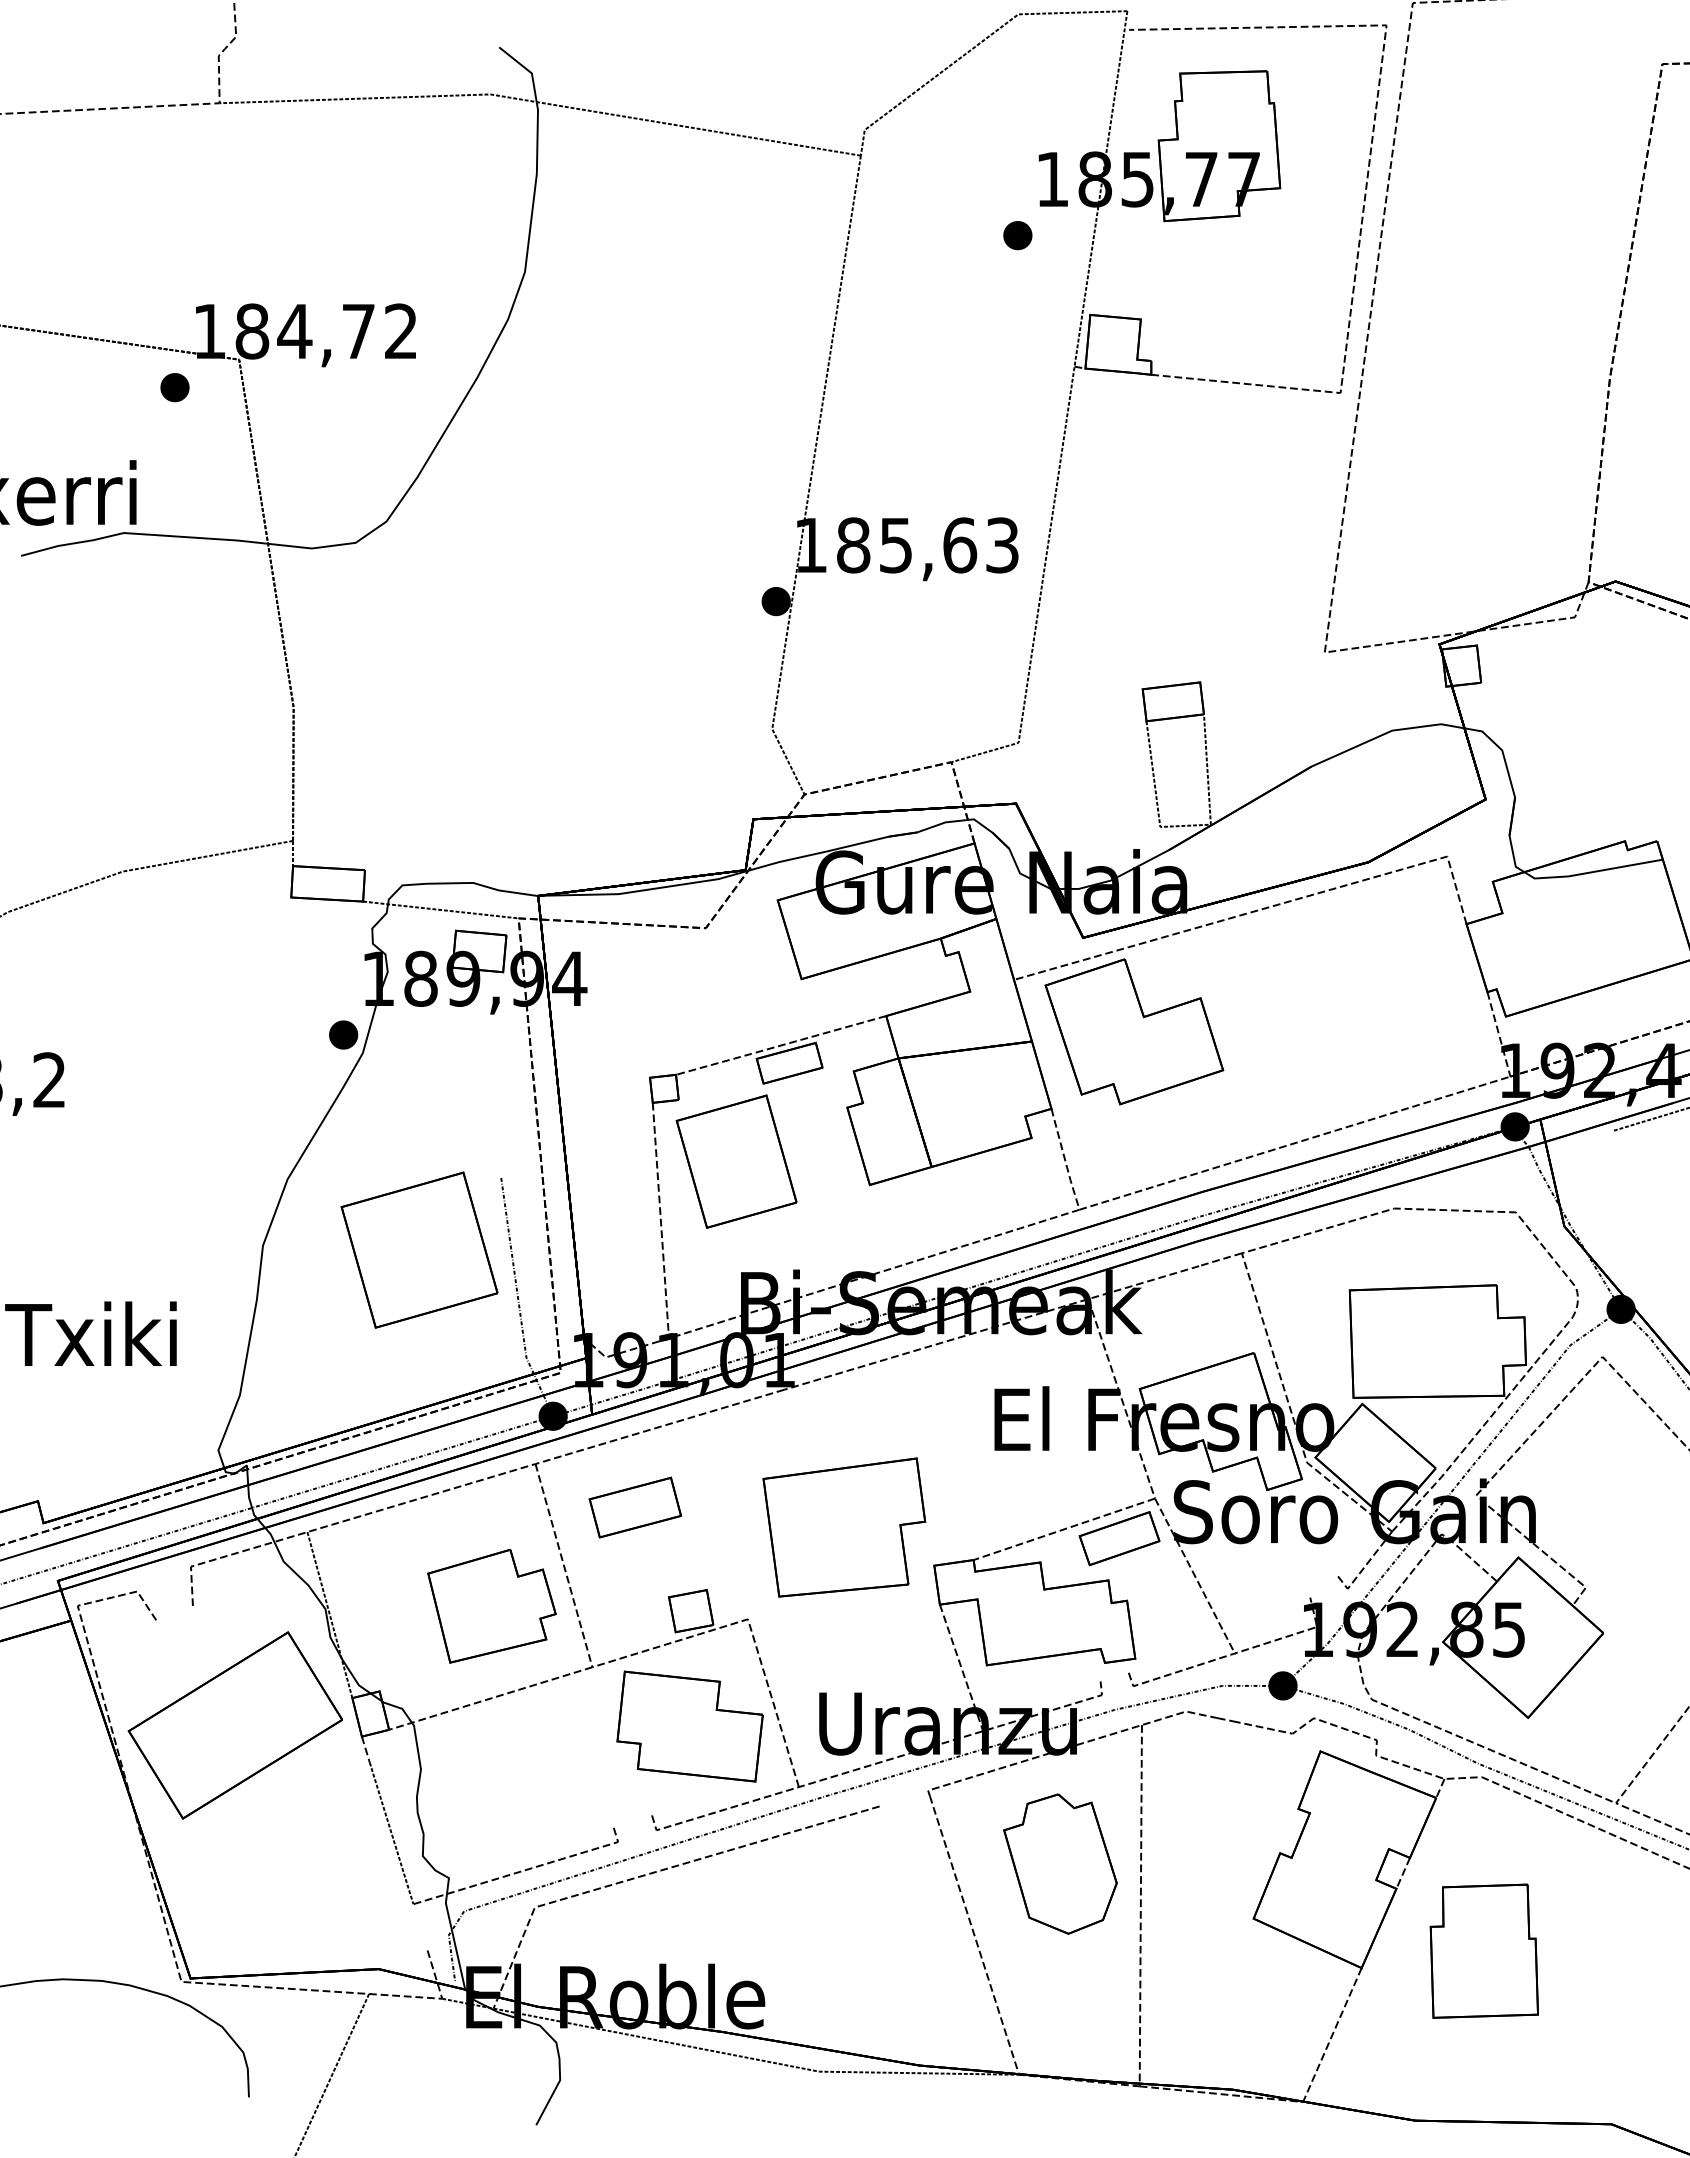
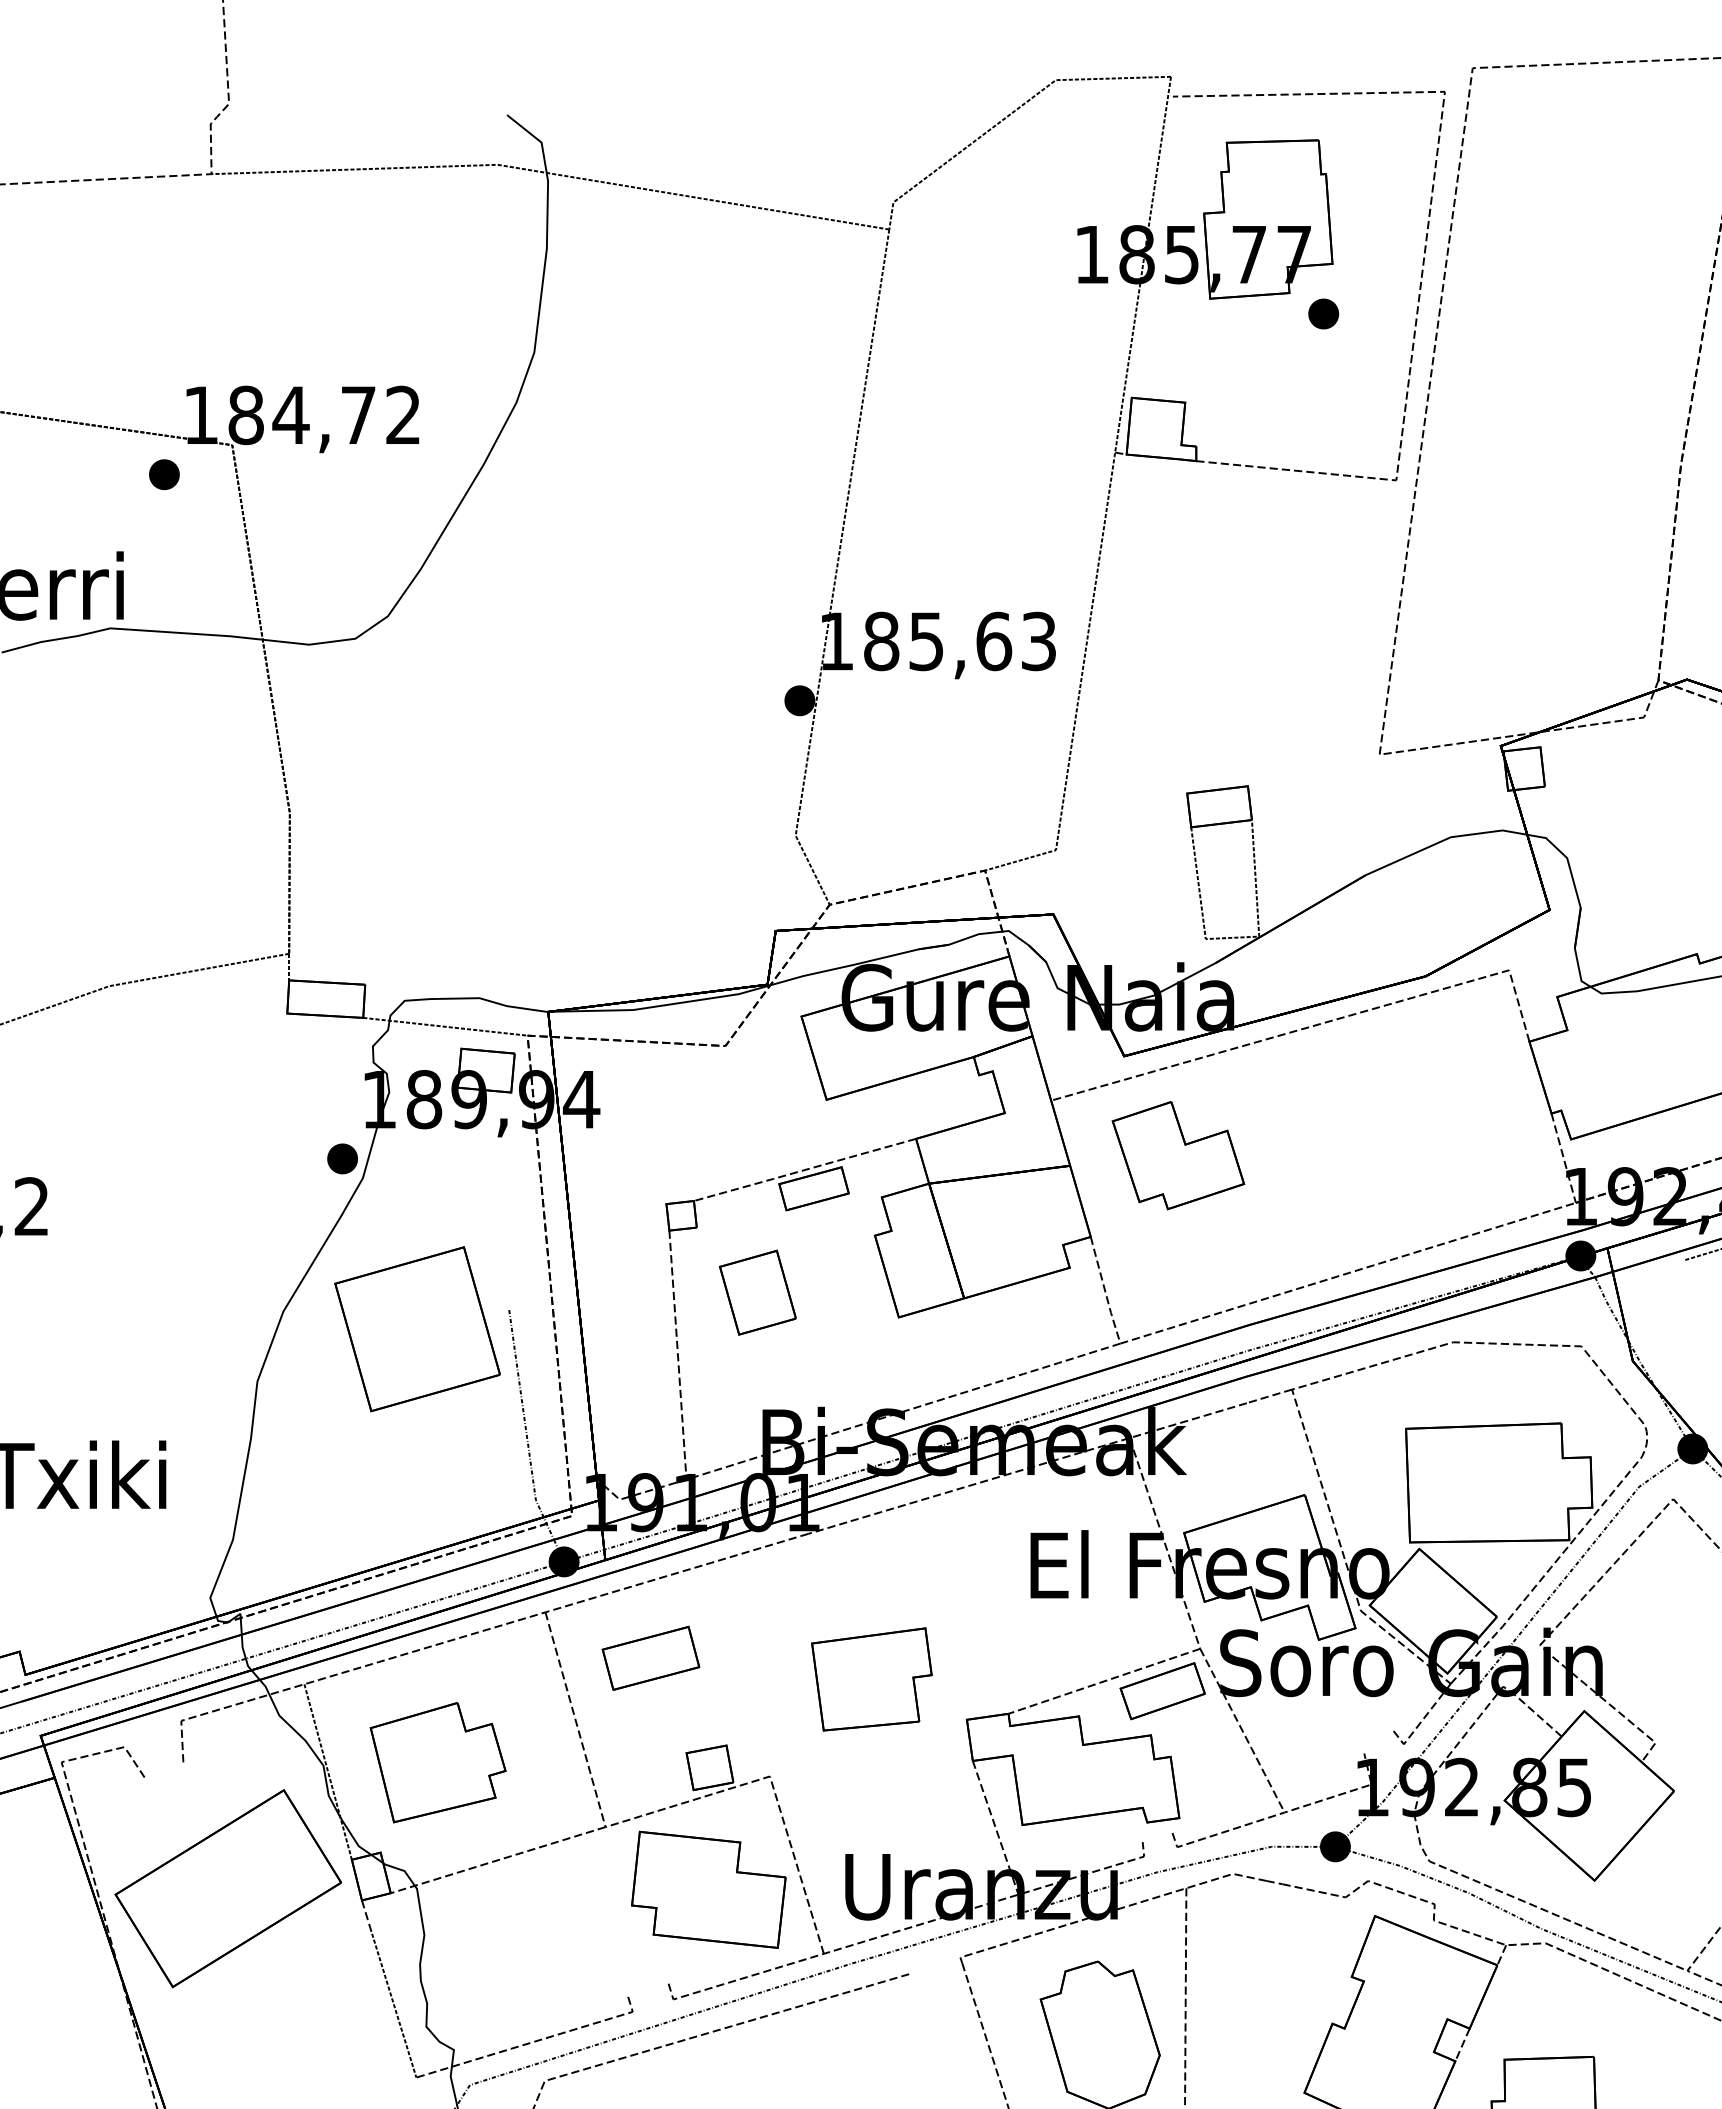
part: (1017, 235) -> (1323, 313), moved
part: (1134, 1031) -> (1178, 1155), size x0.7
part: (736, 1161) -> (757, 1292), size x0.6
part: (419, 1249) -> (417, 1328), moved
part: (844, 1527) -> (872, 1679), size x0.7
part: (491, 1606) -> (437, 1762), moved

